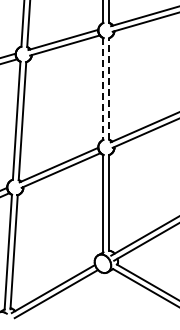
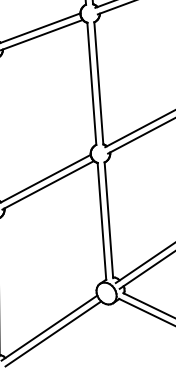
line: (109, 88) -> (99, 82), dashed -> solid
line: (103, 89) -> (91, 84), dashed -> solid

